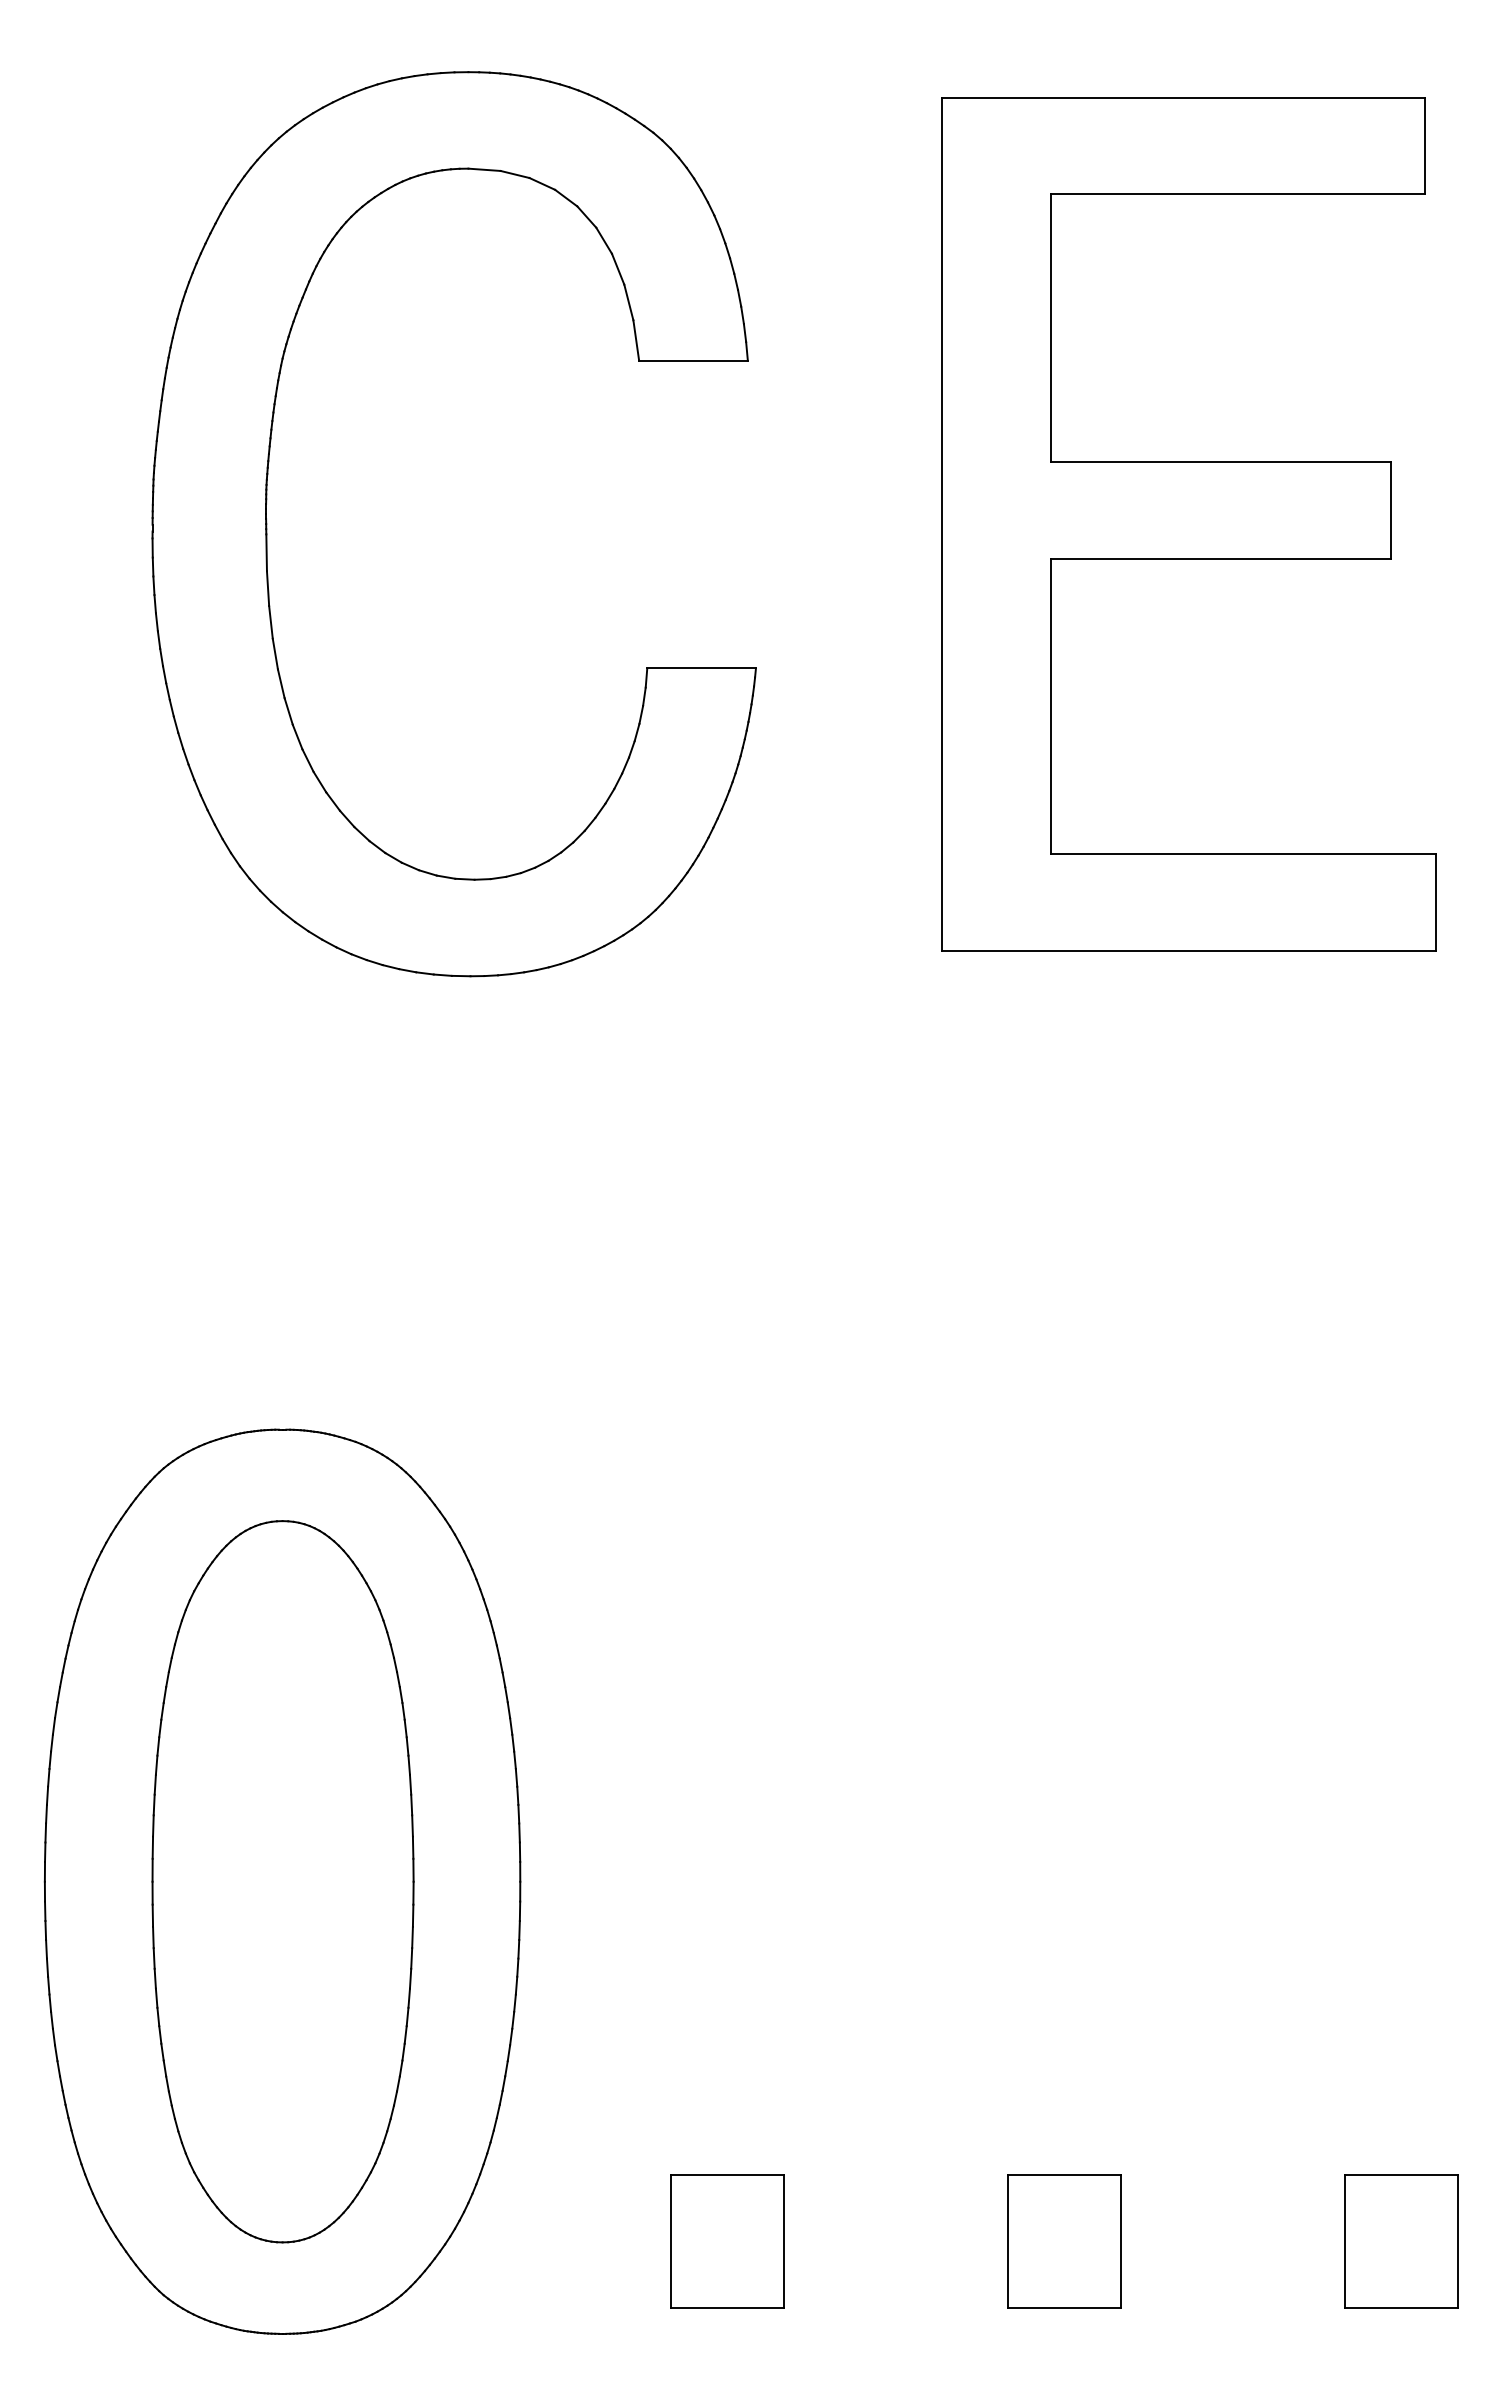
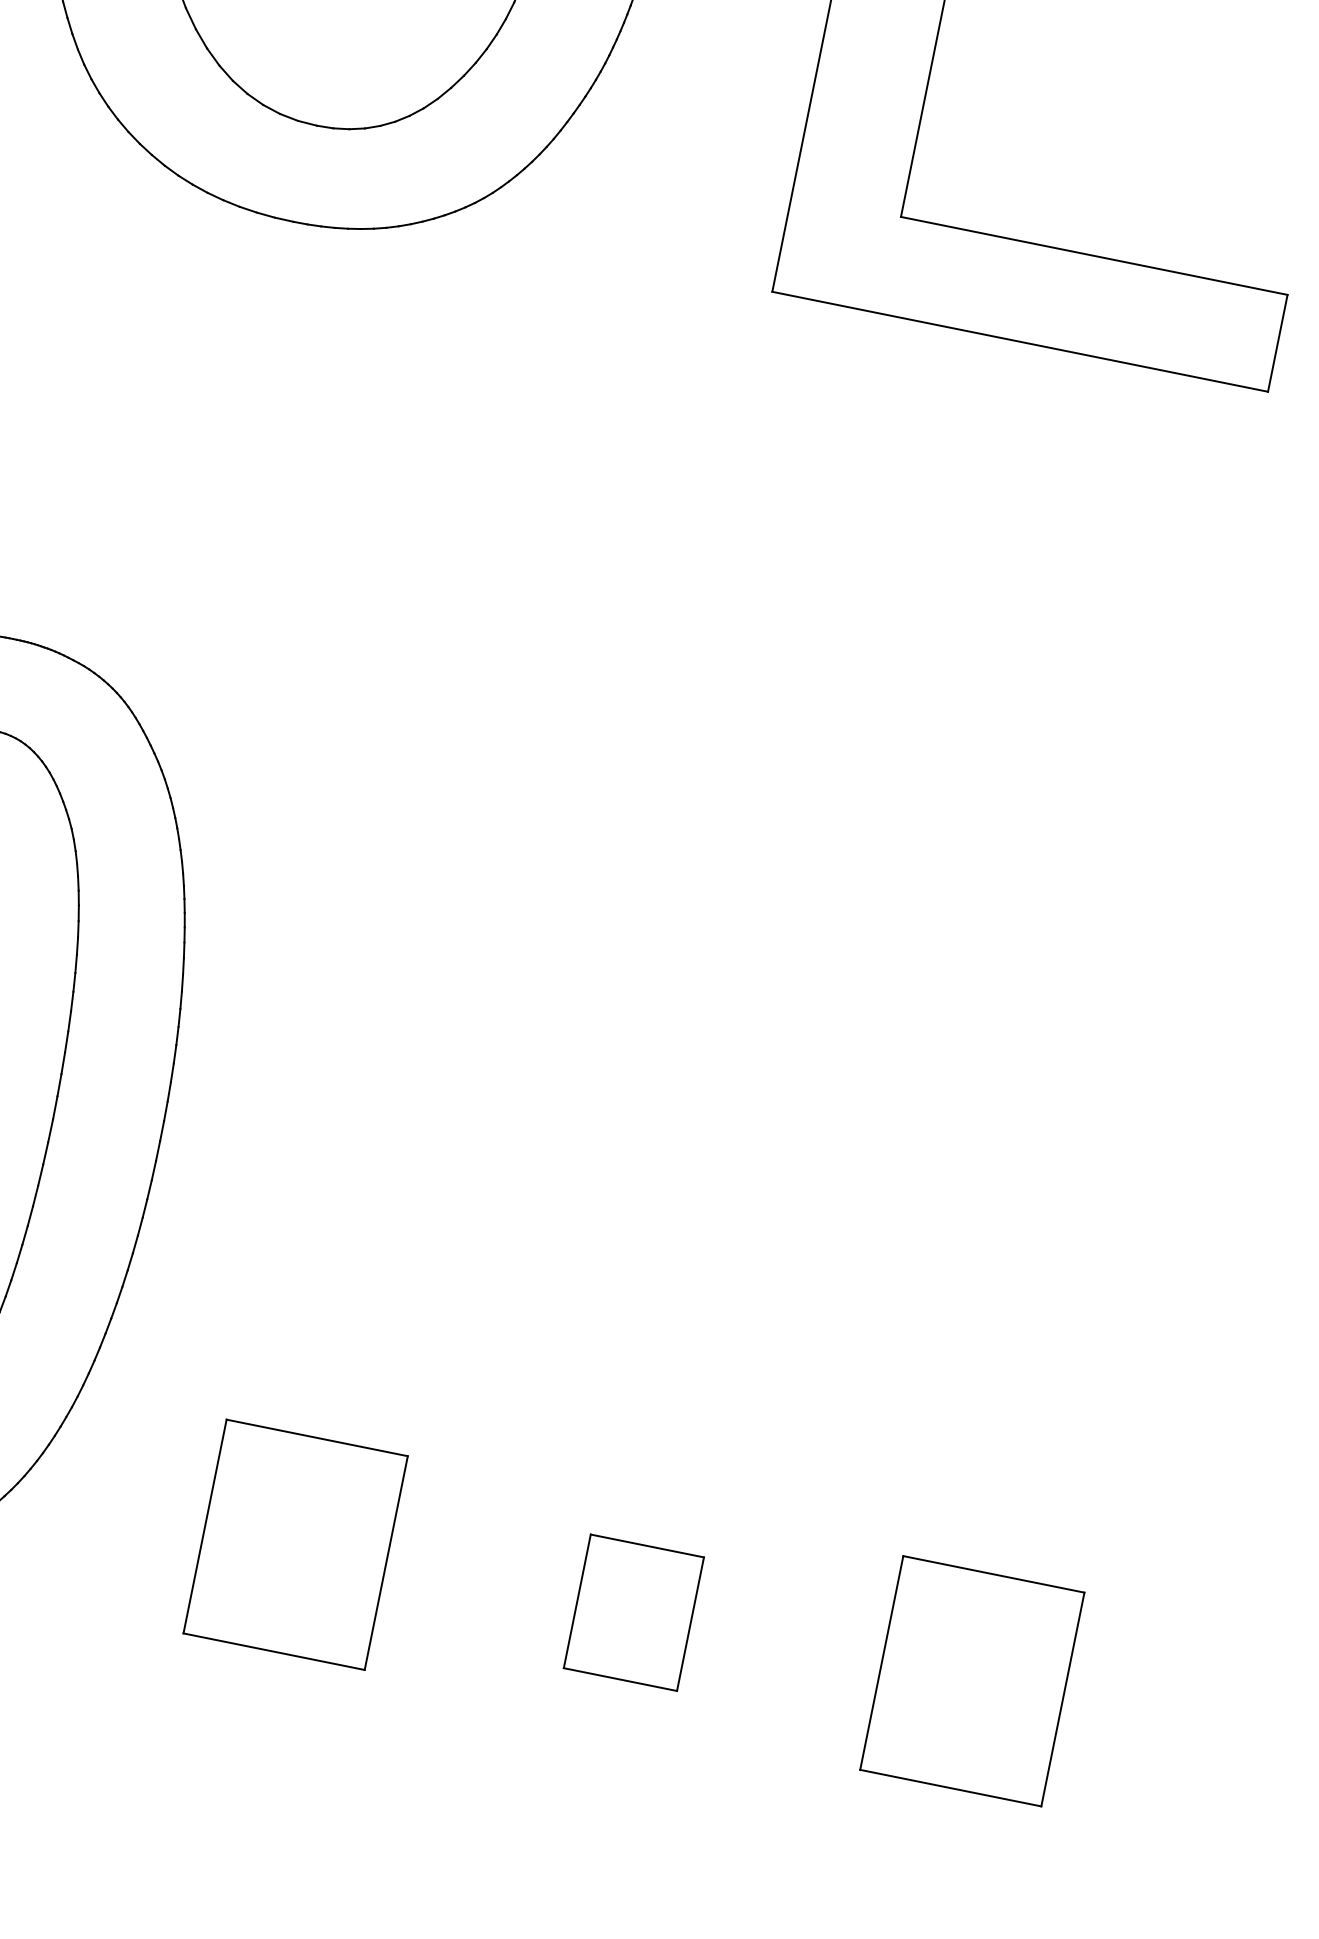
part: (727, 2241) -> (295, 1544), size x1.6
part: (1401, 2241) -> (972, 1680), size x1.6

